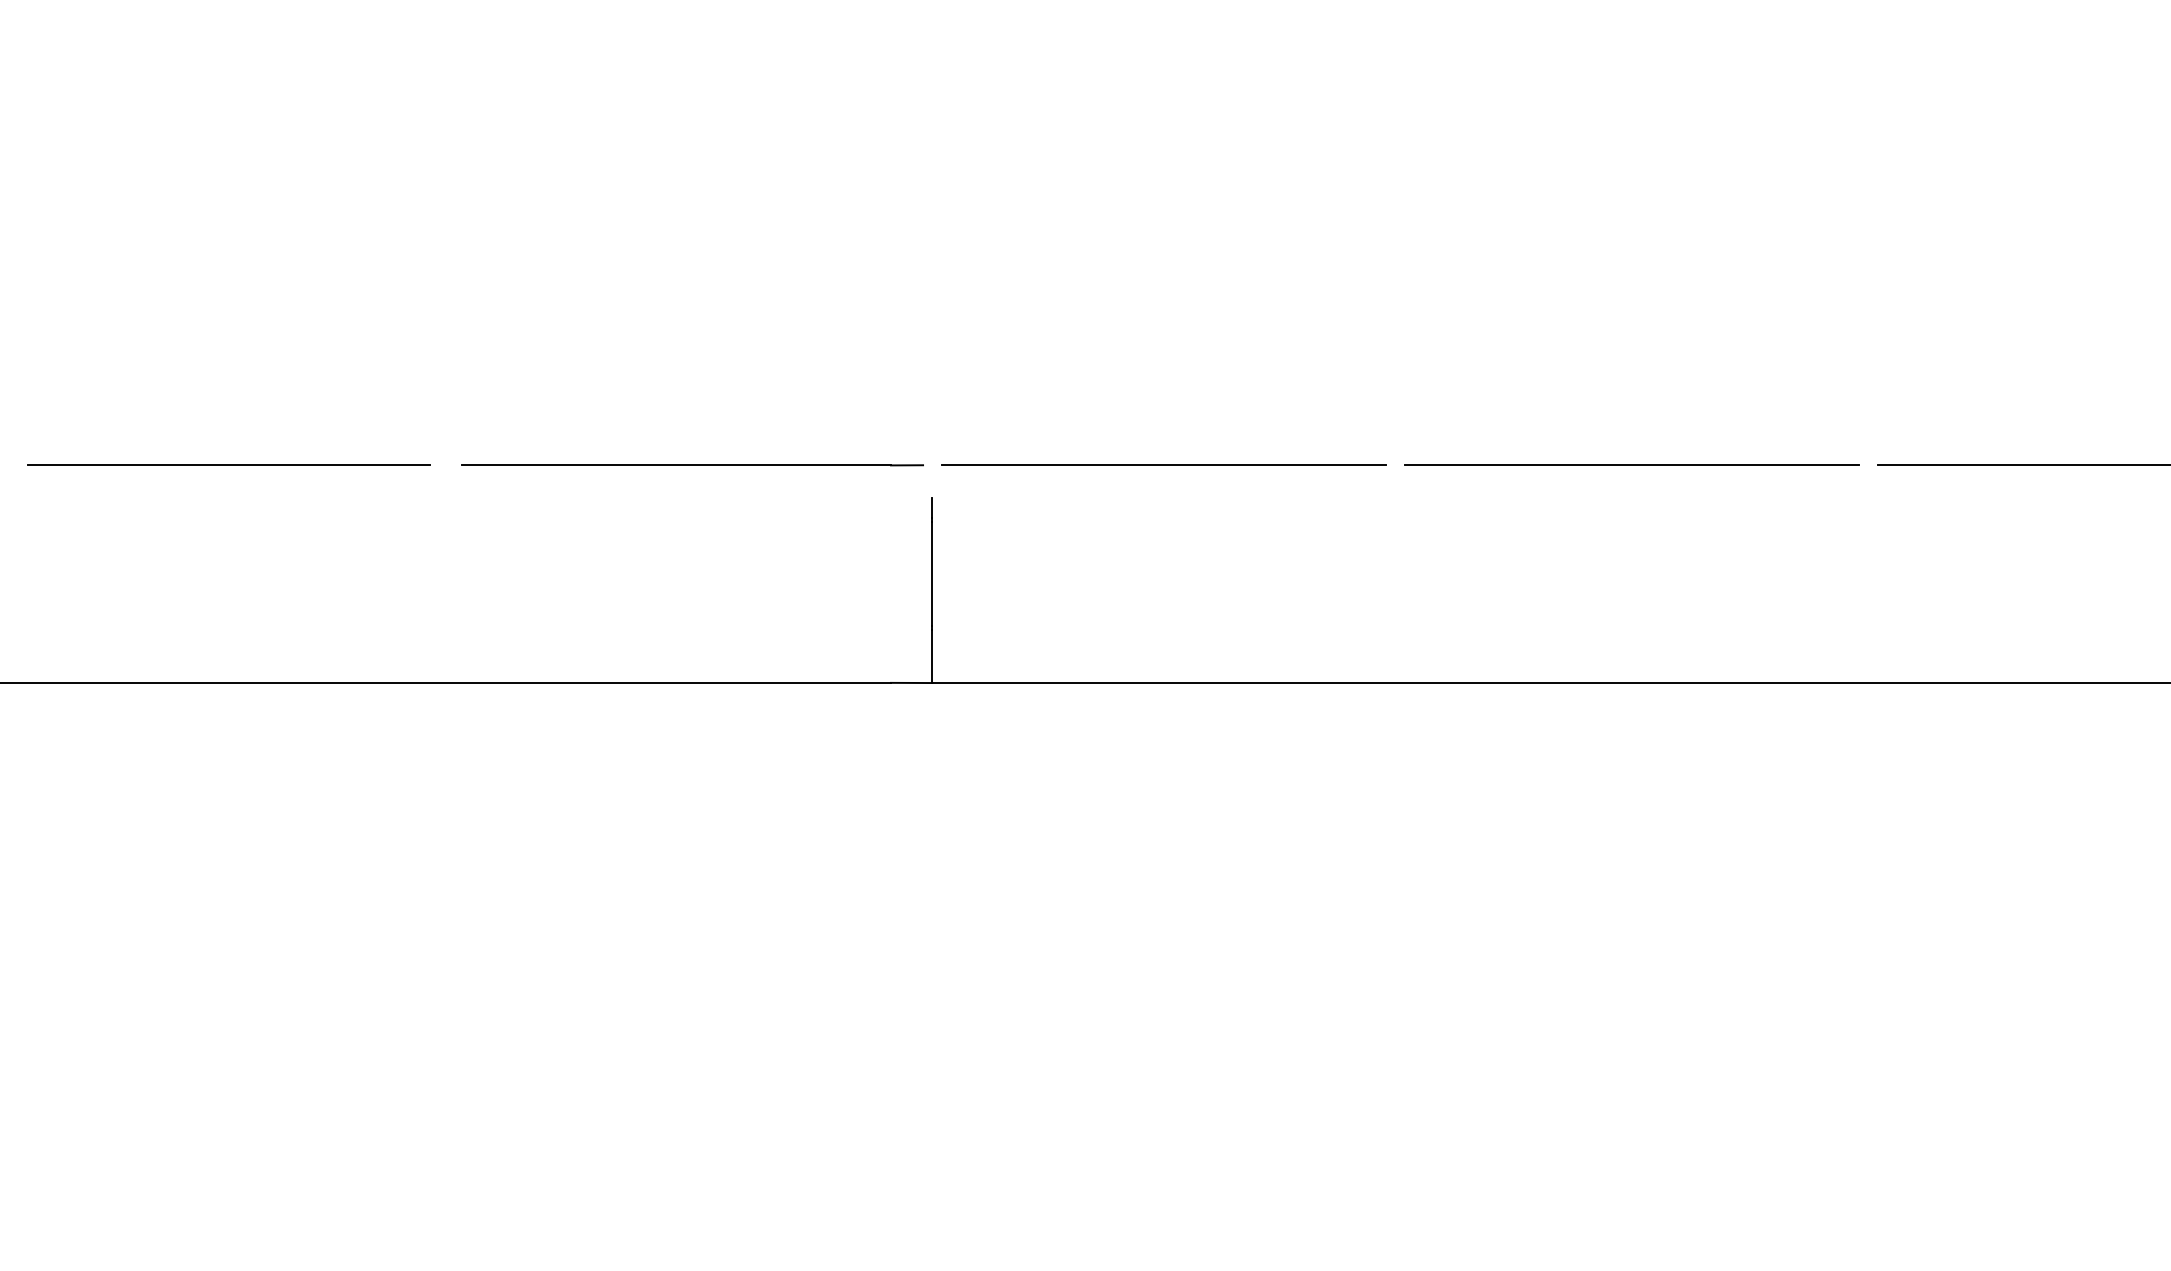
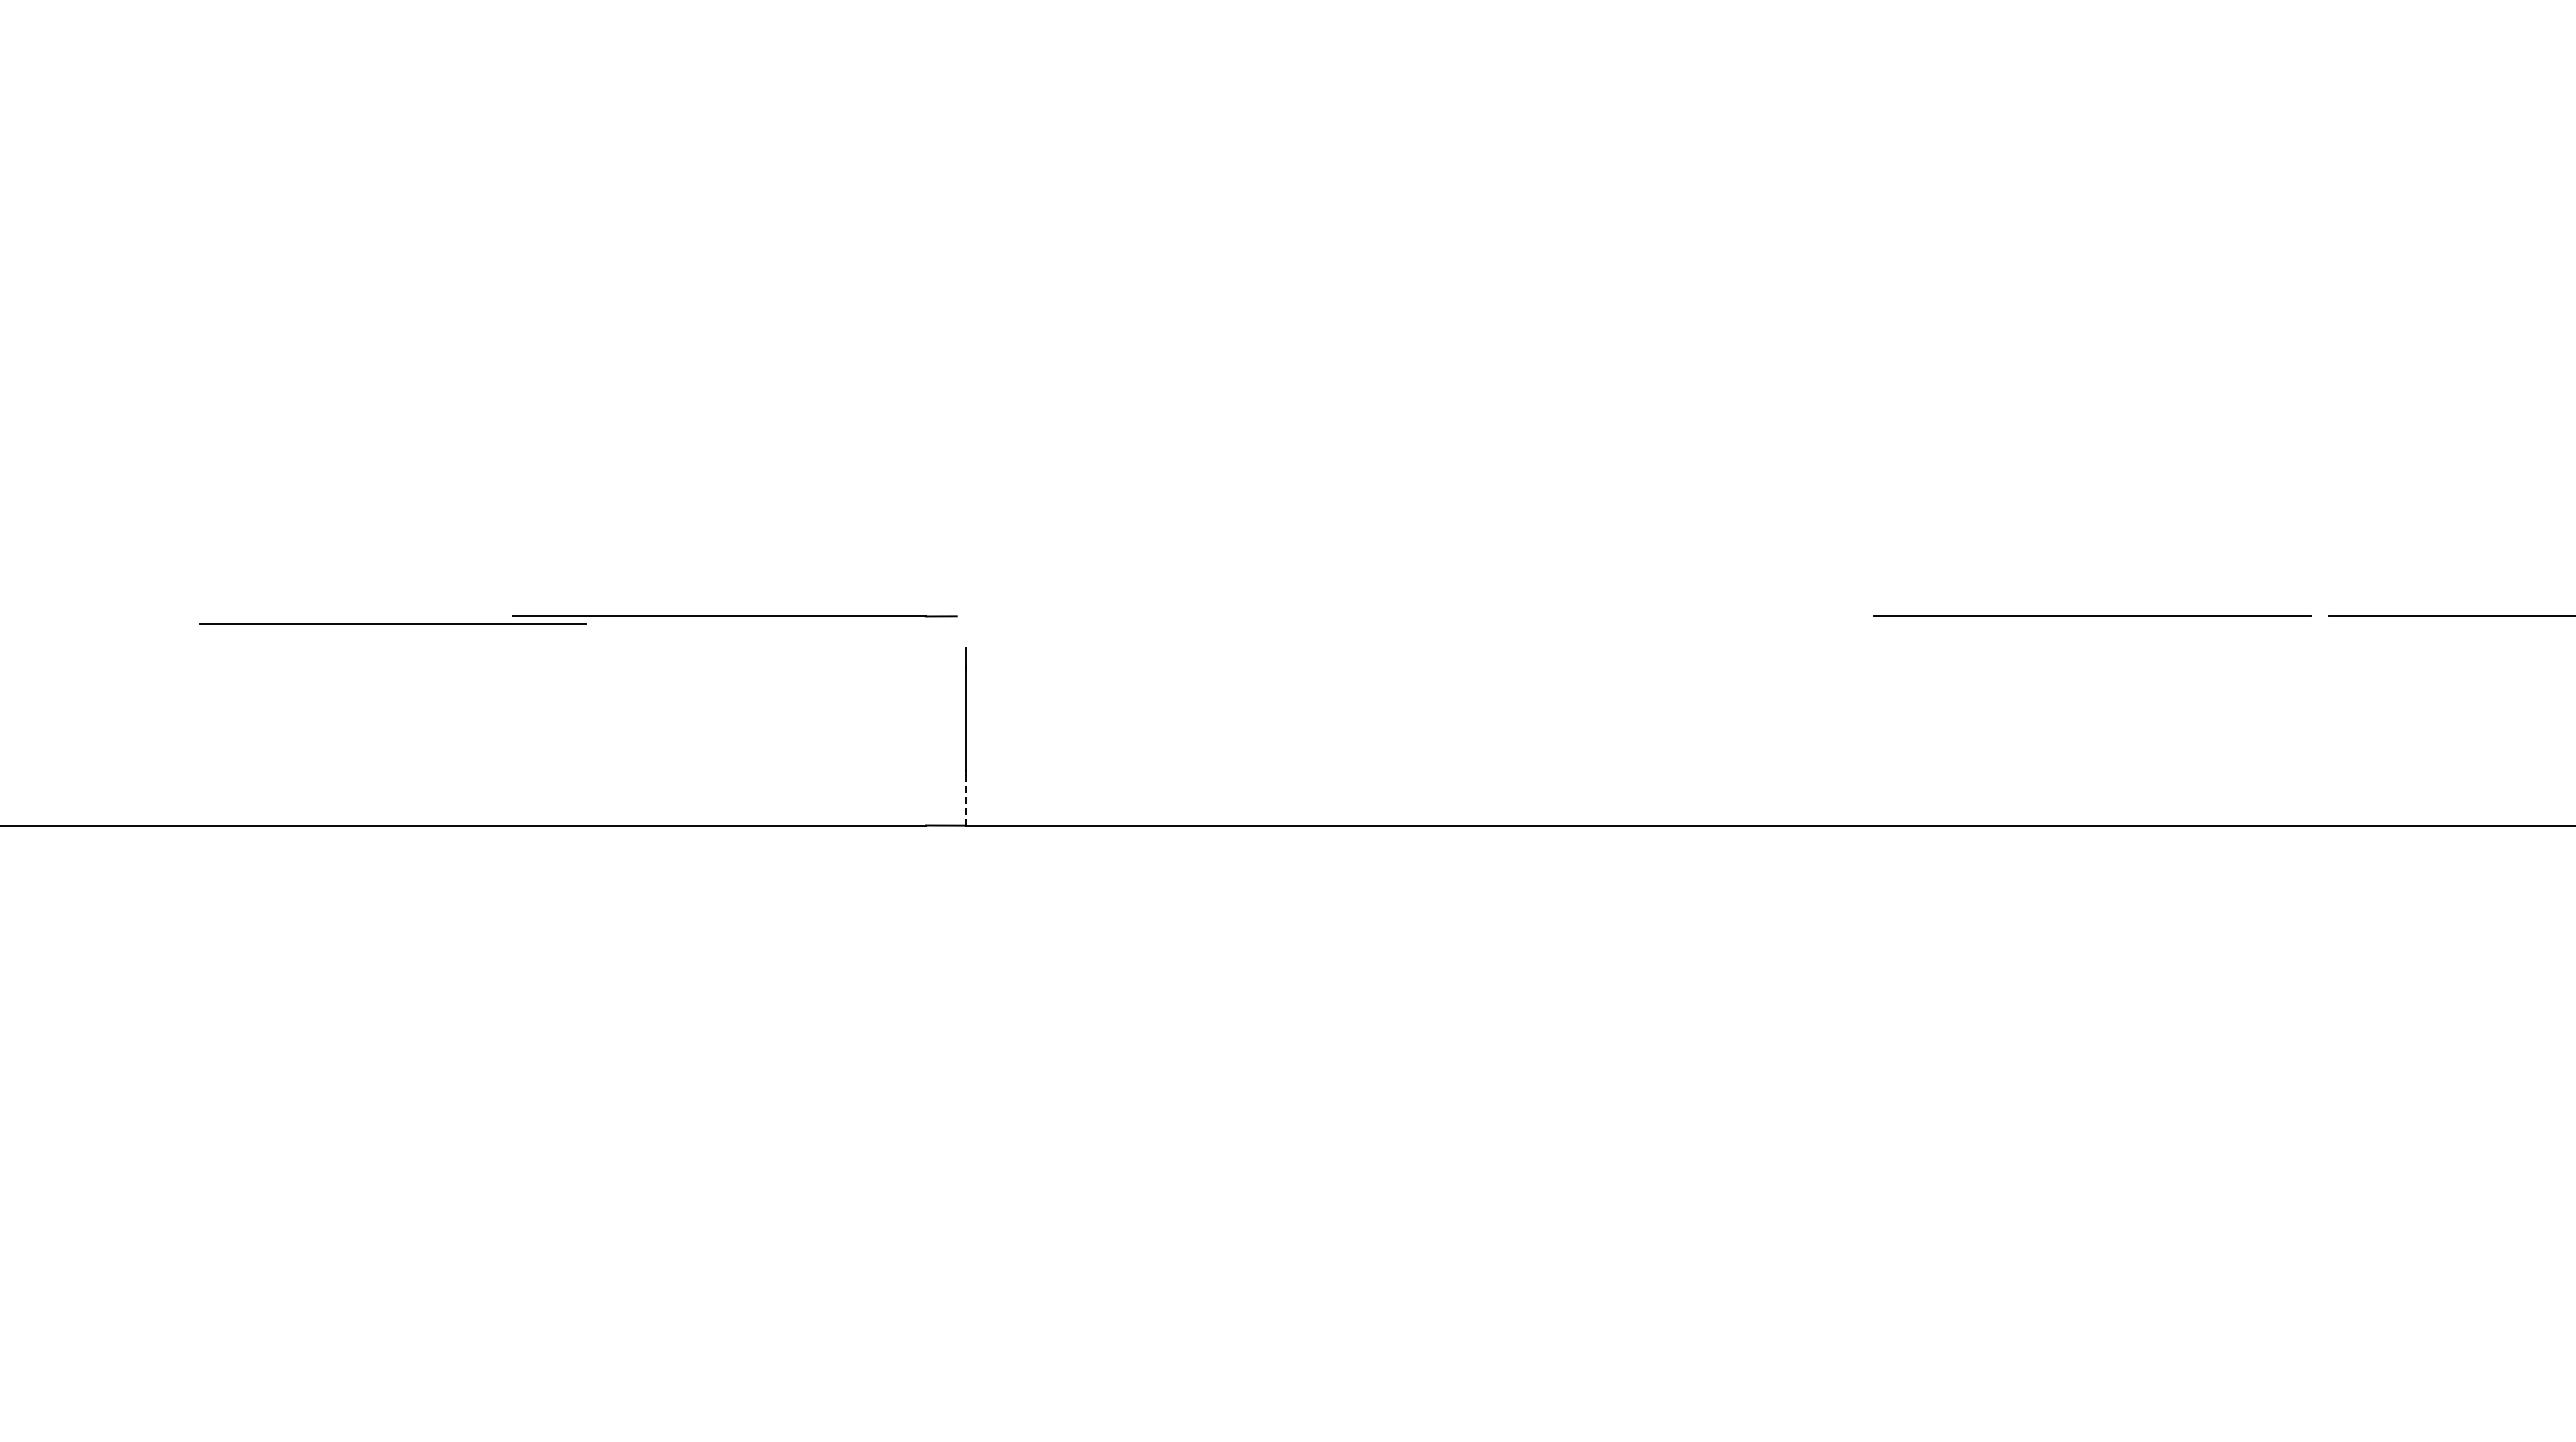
line: (228, 464) -> (392, 623), moved
line: (1163, 465) -> (1187, 616), removed
line: (1631, 465) -> (1637, 616), removed
line: (932, 656) -> (965, 800), solid -> dashed

